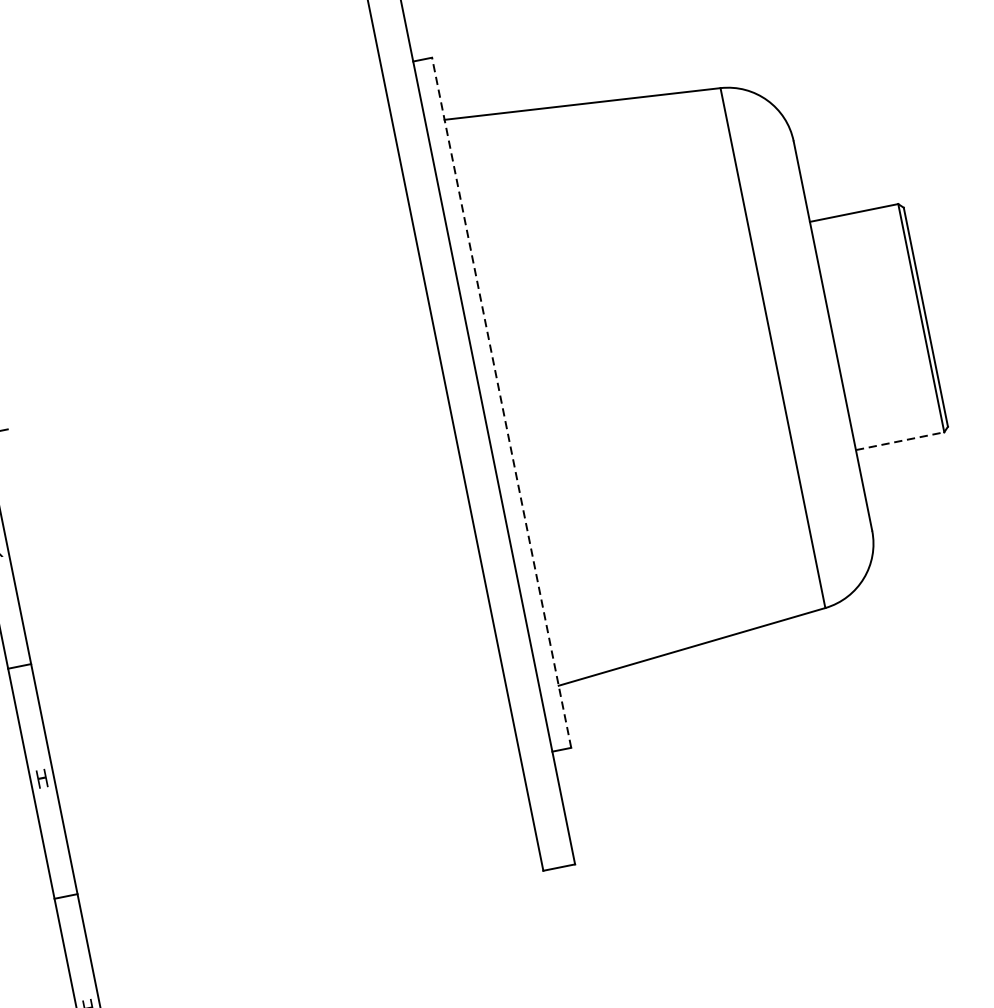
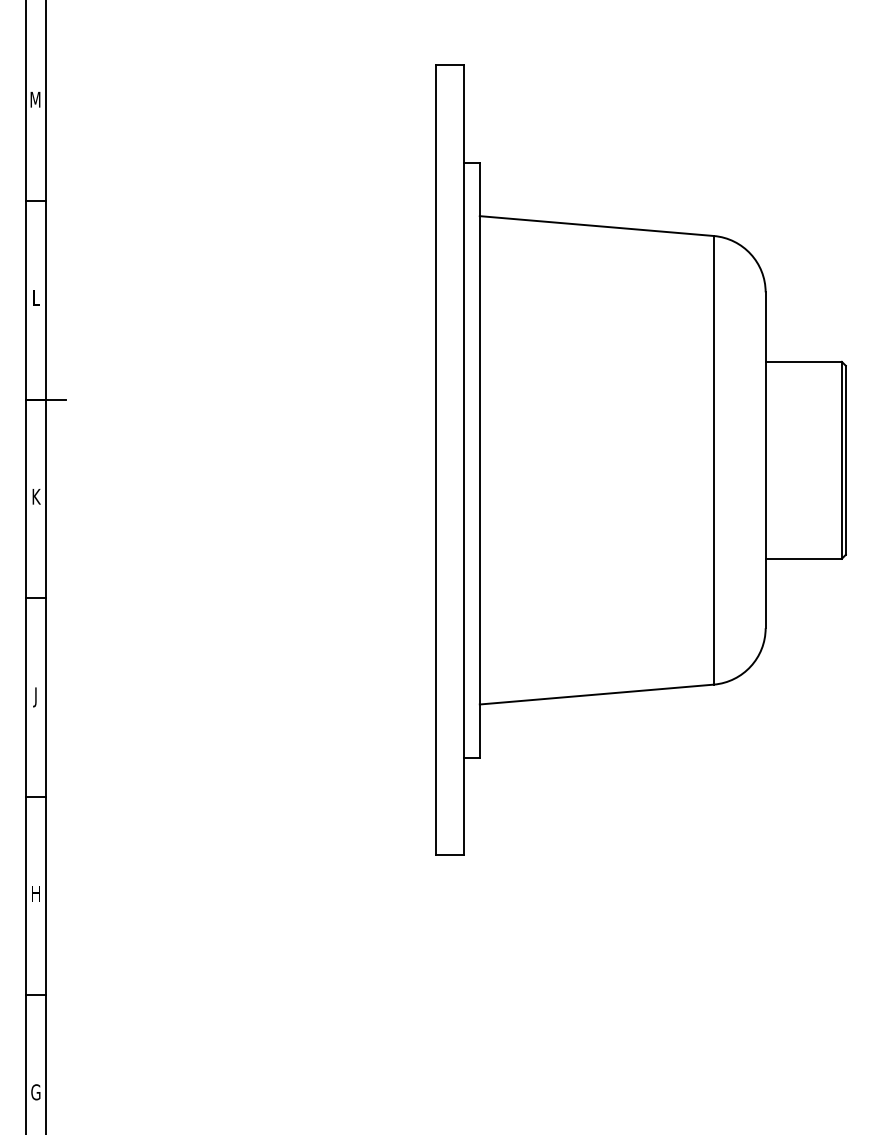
line: (501, 403) -> (479, 460), dashed -> solid
line: (900, 440) -> (804, 558), dashed -> solid
text: (42, 781) -> (35, 697), H -> J

